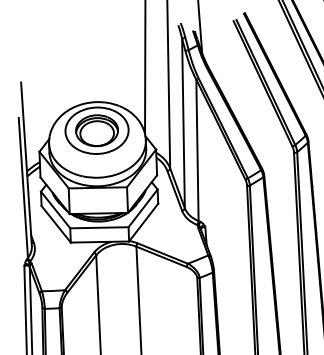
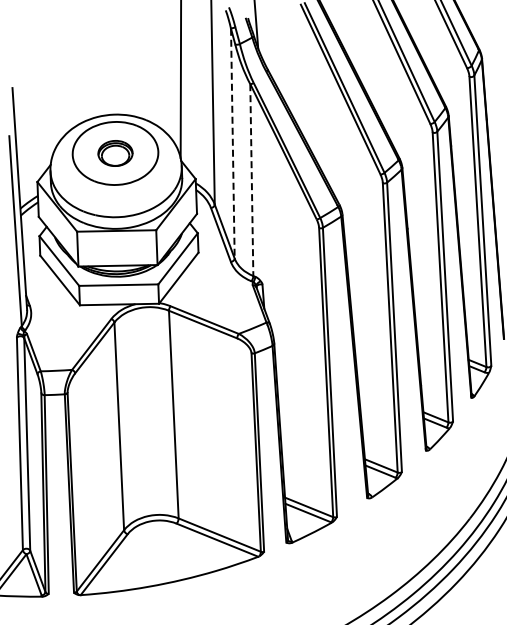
line: (183, 123) -> (232, 143), solid -> dashed
part: (97, 130) -> (115, 153), size x0.6
line: (197, 150) -> (251, 180), solid -> dashed

